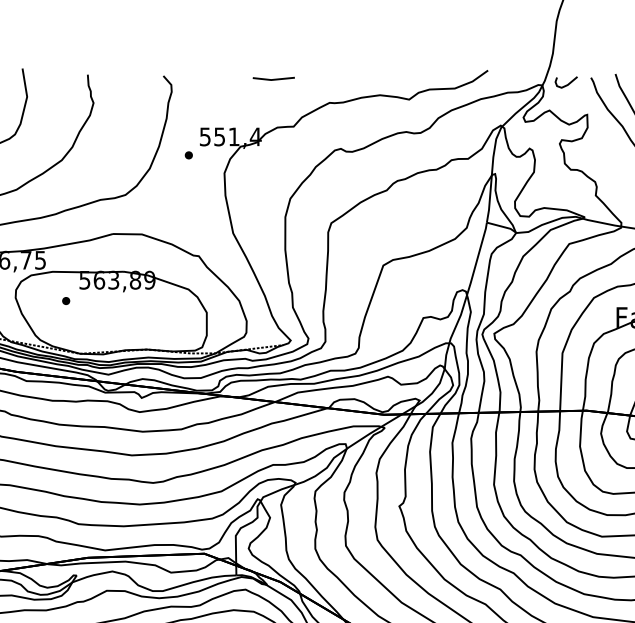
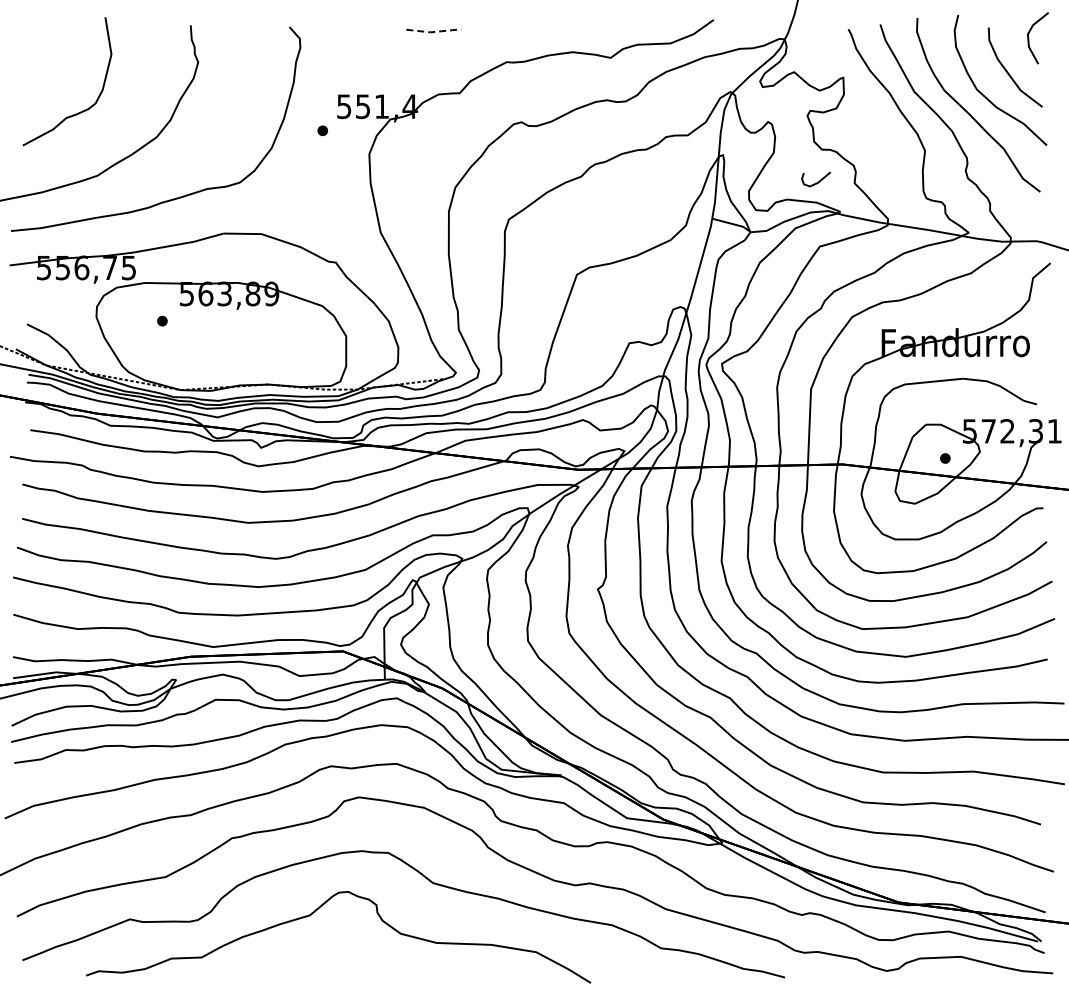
line: (273, 80) -> (433, 32), solid -> dashed
curve: (566, 84) -> (816, 182), moved

